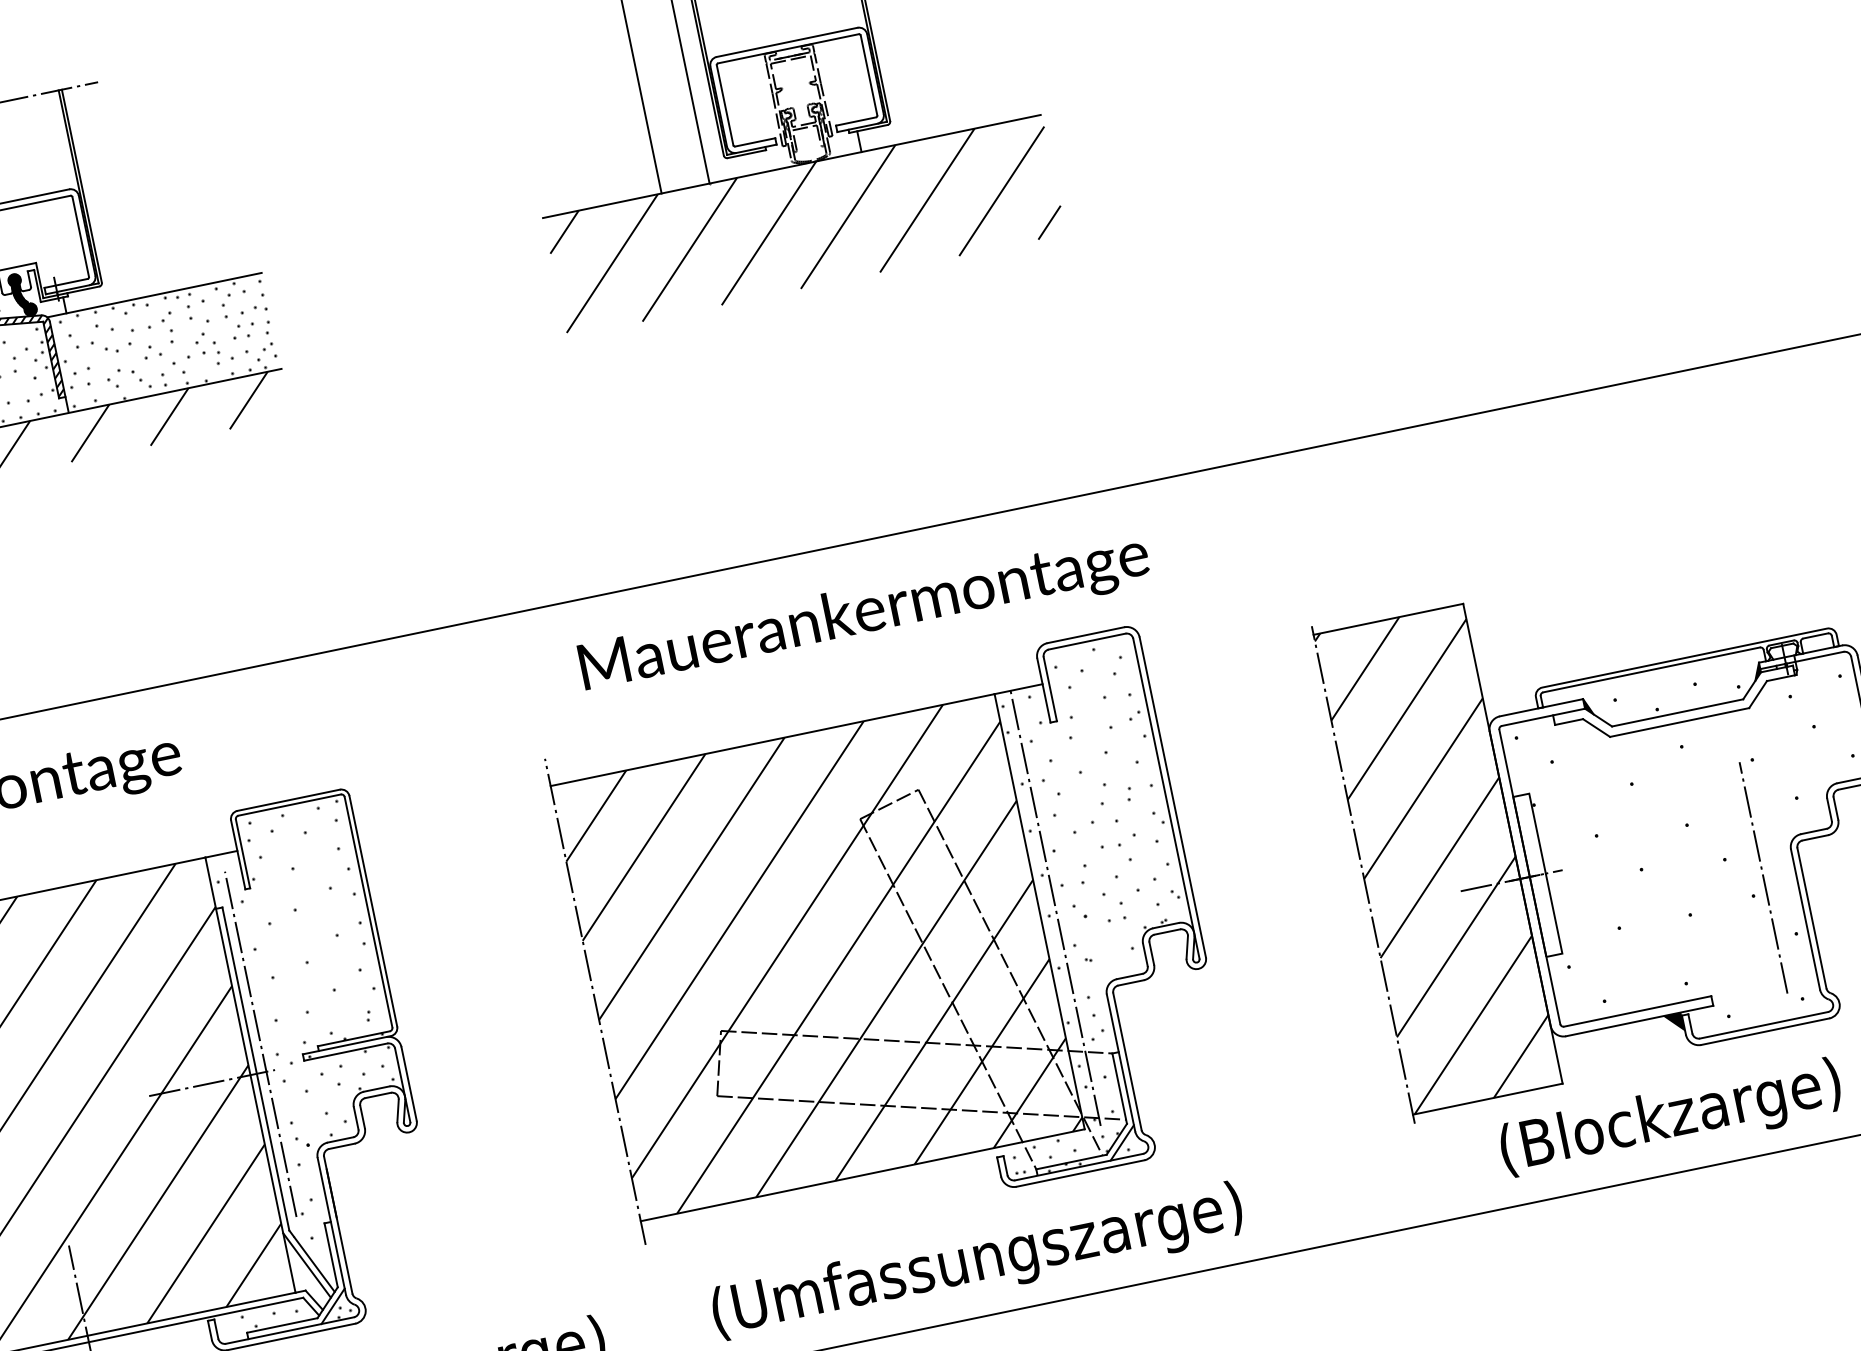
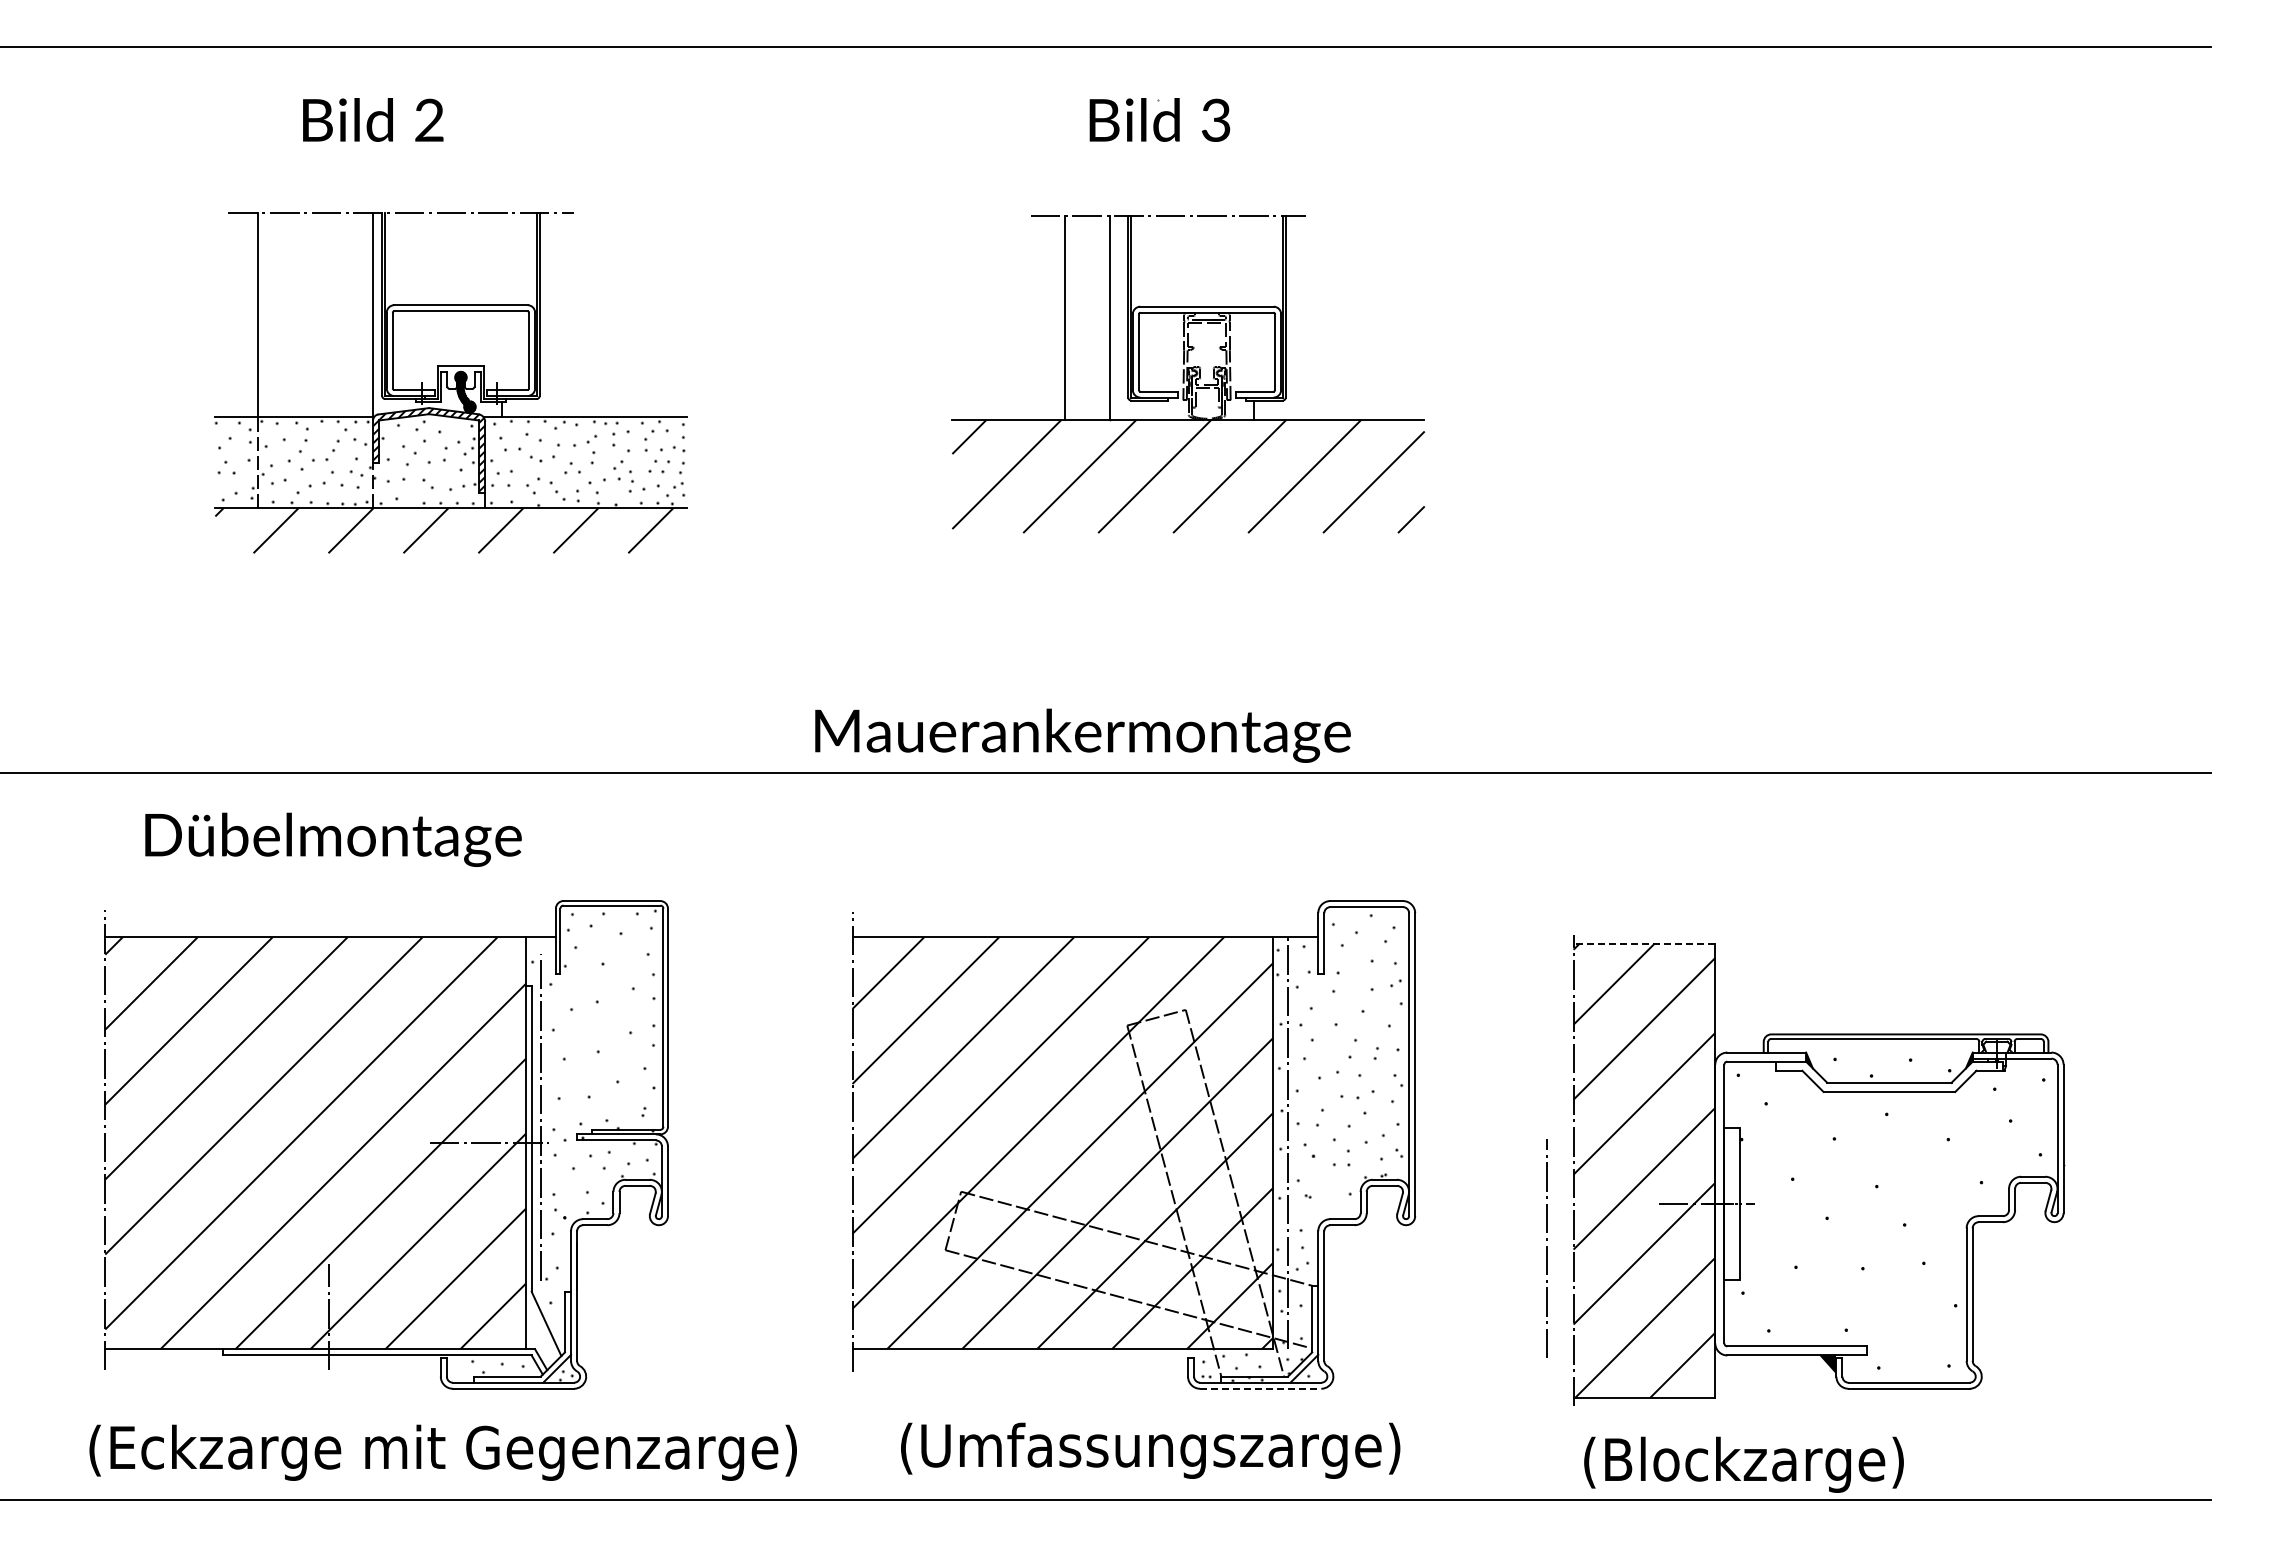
text: (864, 614) -> (1082, 735), moved
line: (1388, 619) -> (1644, 943), solid -> dashed
line: (1762, 877) -> (1546, 1248), moved
text: (1670, 1119) -> (1743, 1464), moved
line: (1080, 1173) -> (1260, 1388), solid -> dashed
line: (306, 1265) -> (540, 1326), removed

